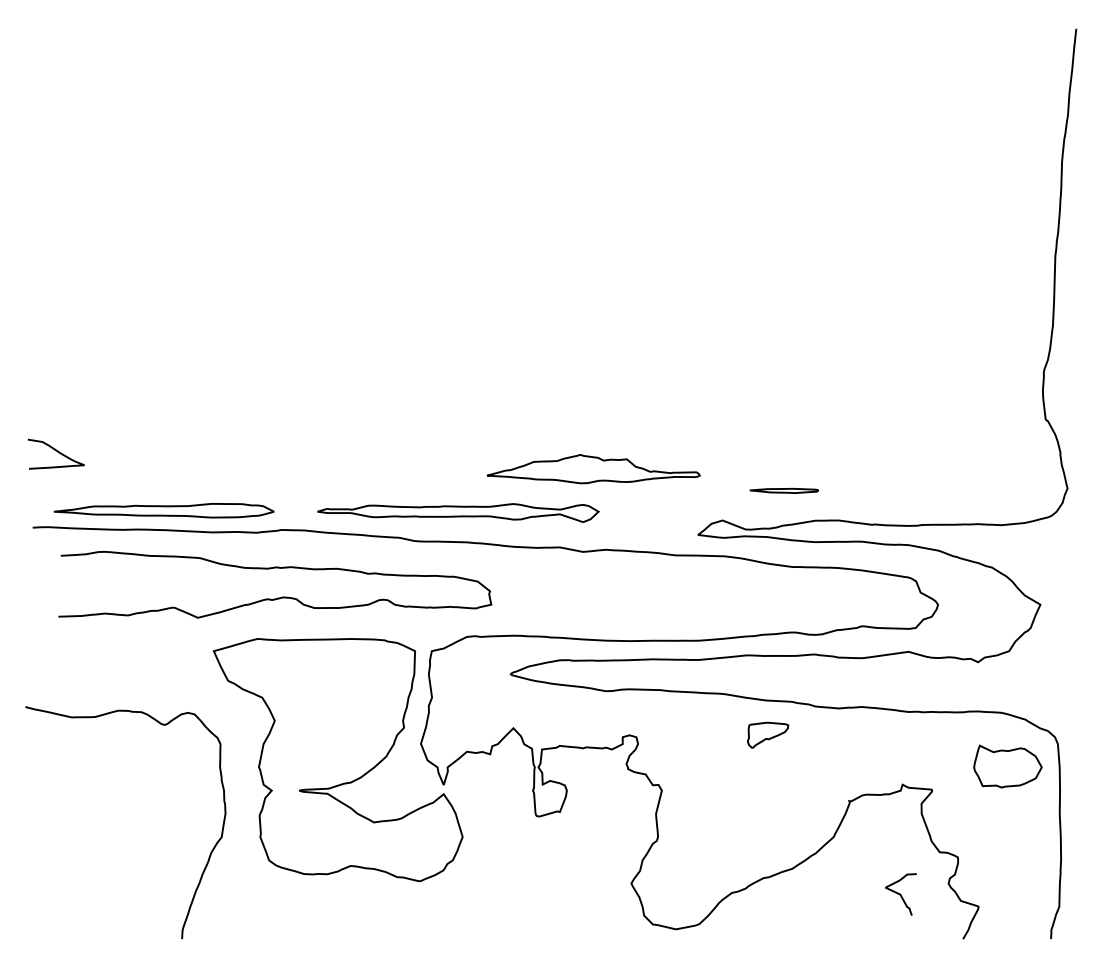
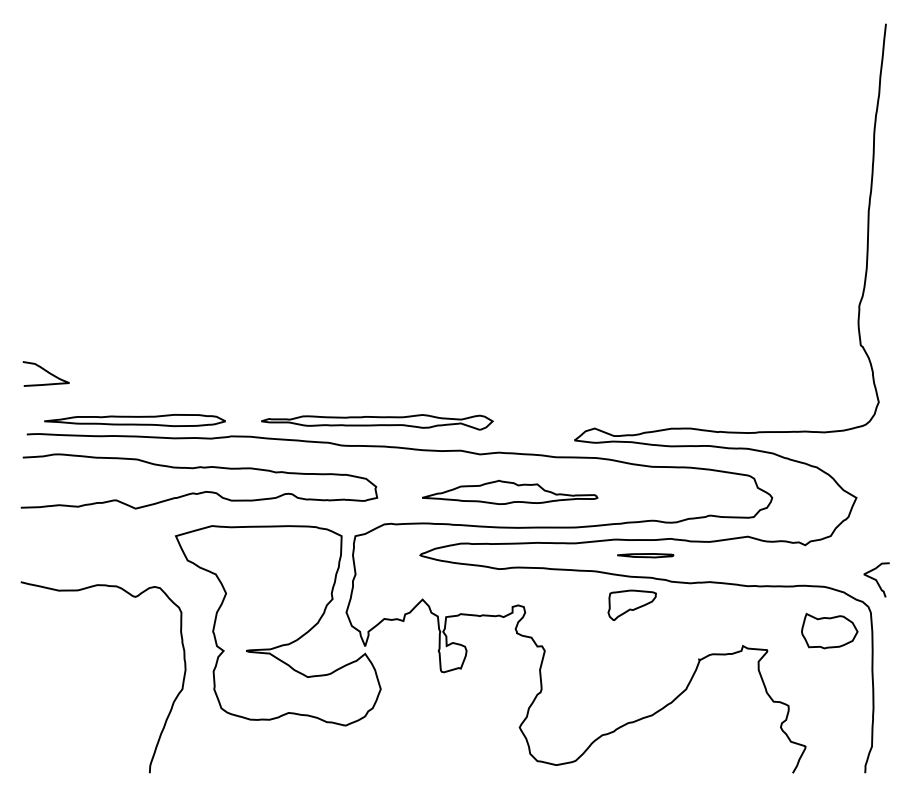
part: (593, 469) -> (509, 492), moved
part: (783, 490) -> (644, 555), moved
curve: (277, 597) -> (201, 491), moved
part: (767, 735) -> (631, 605), size x1.43
curve: (900, 894) -> (876, 580), moved

